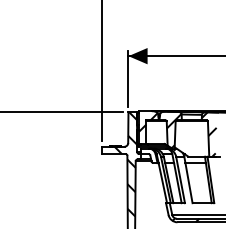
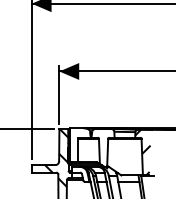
hatch: (160, 130) -> (92, 148), removed

